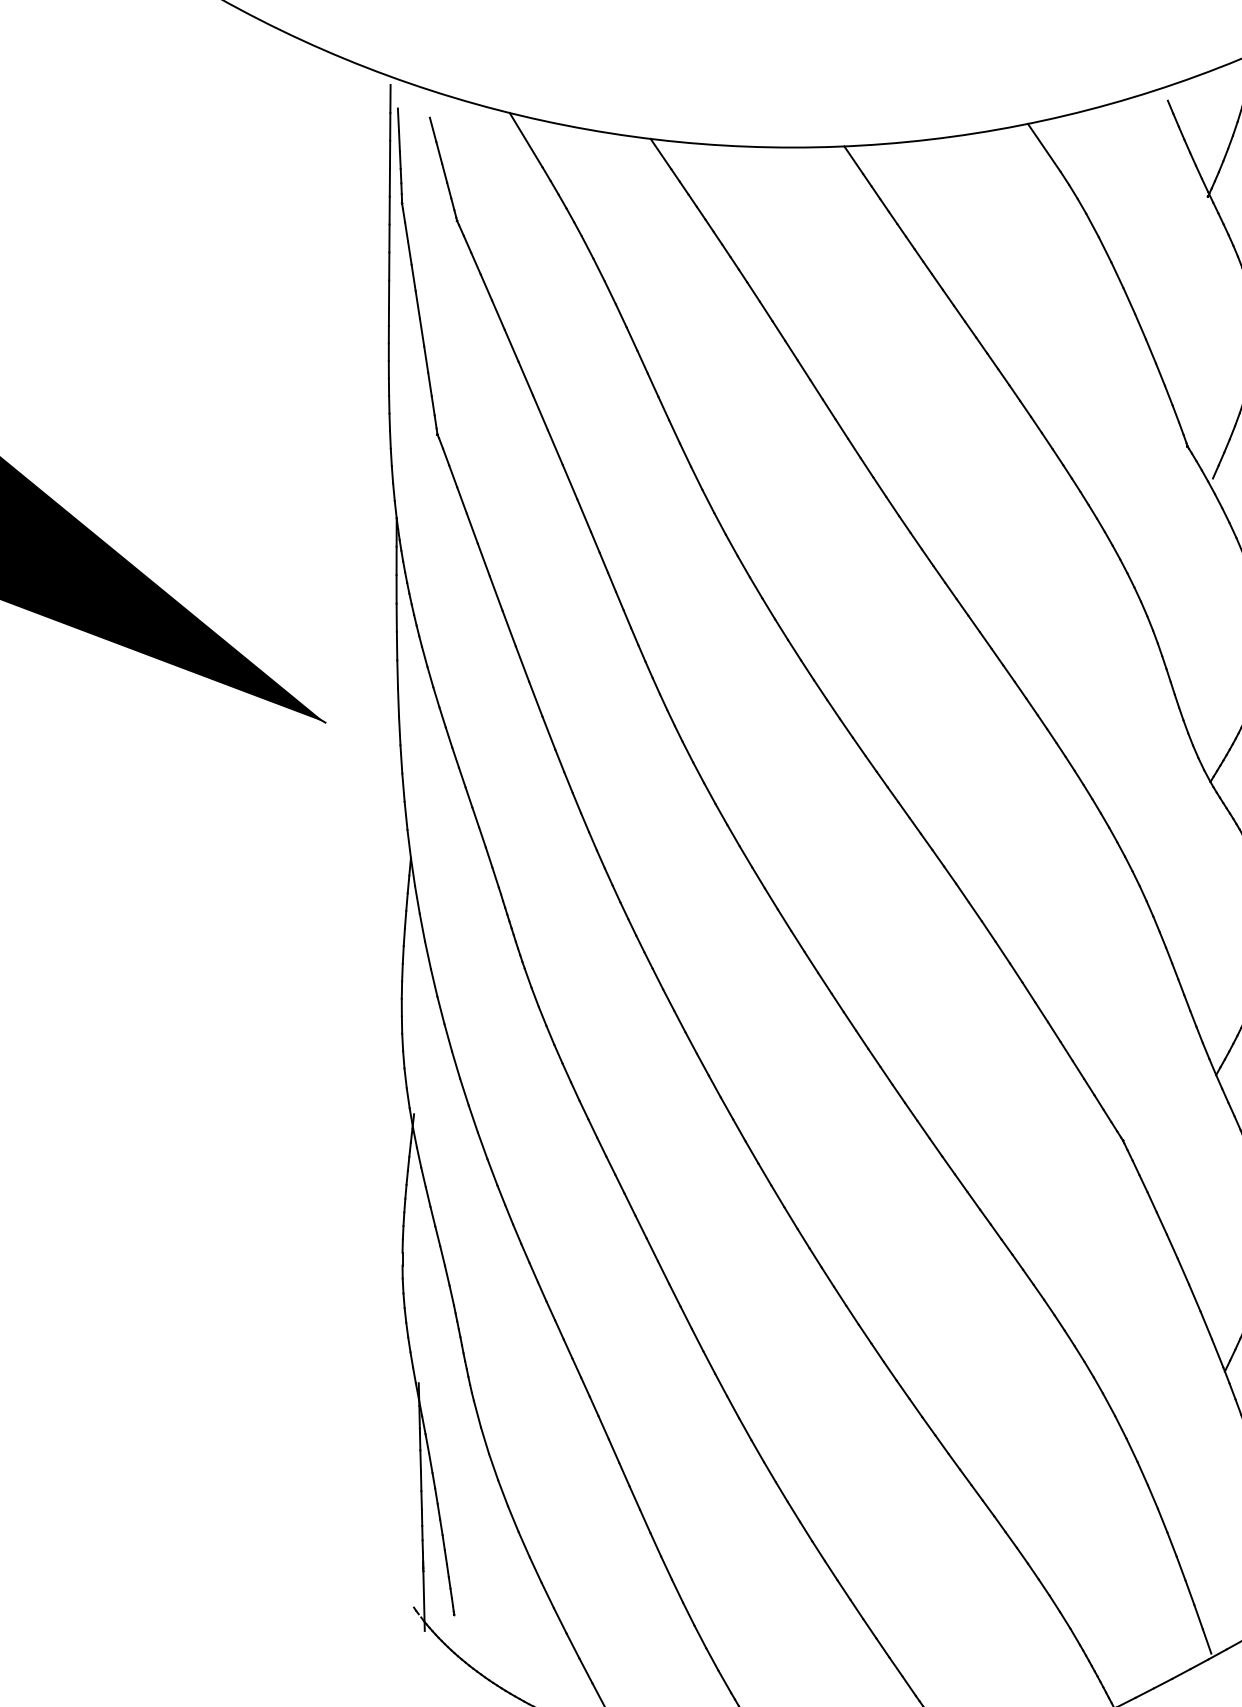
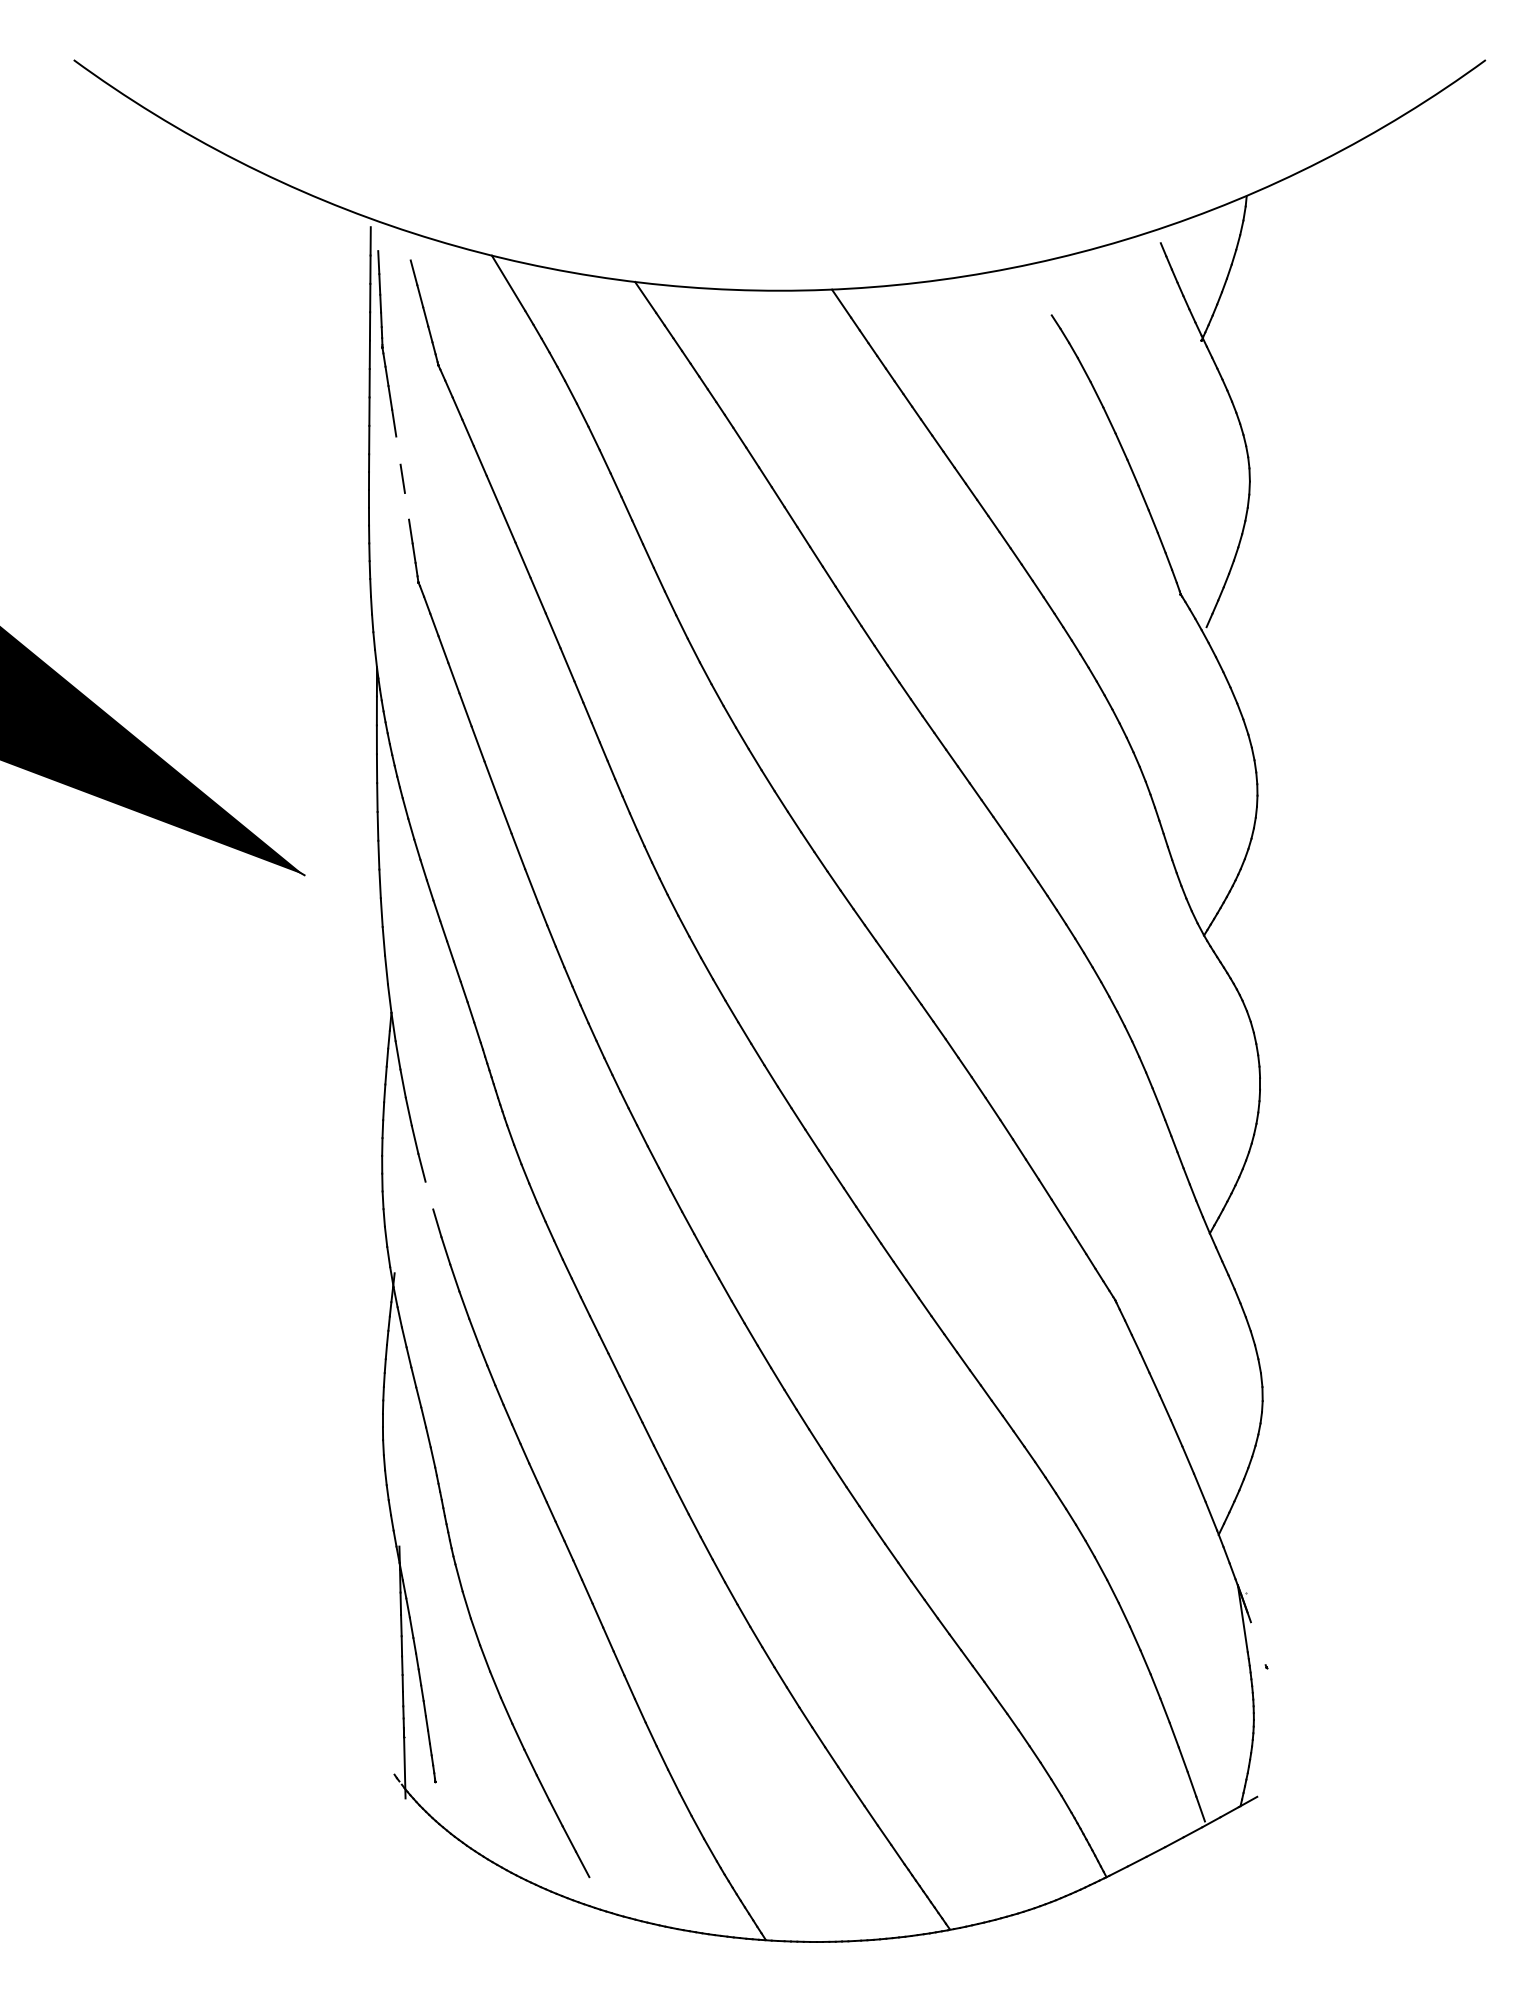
line: (1043, 147) -> (1034, 290), removed
line: (417, 304) -> (398, 450), removed
line: (425, 358) -> (406, 505), removed
line: (448, 1037) -> (429, 1195), removed

